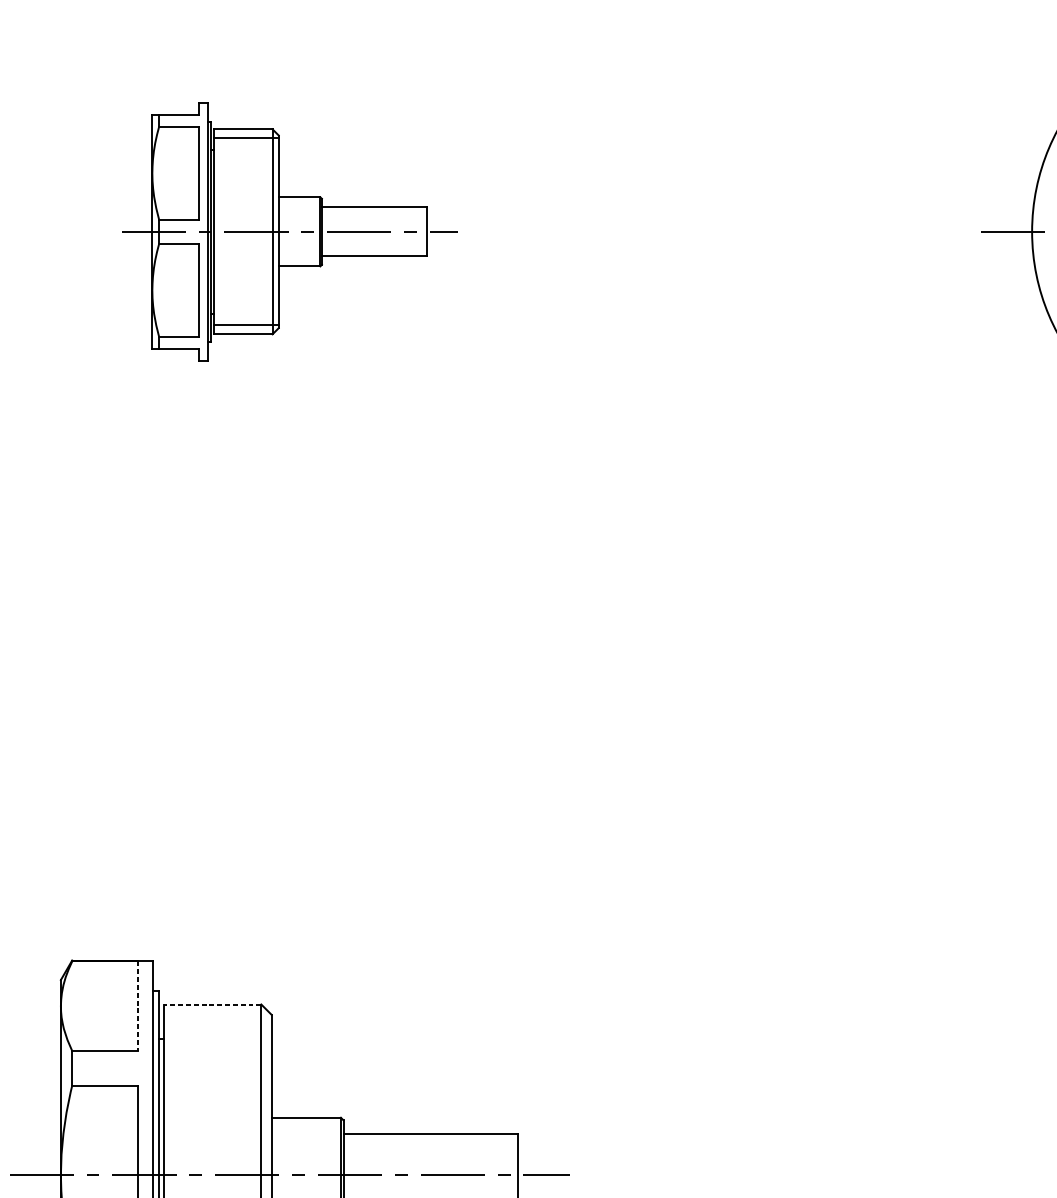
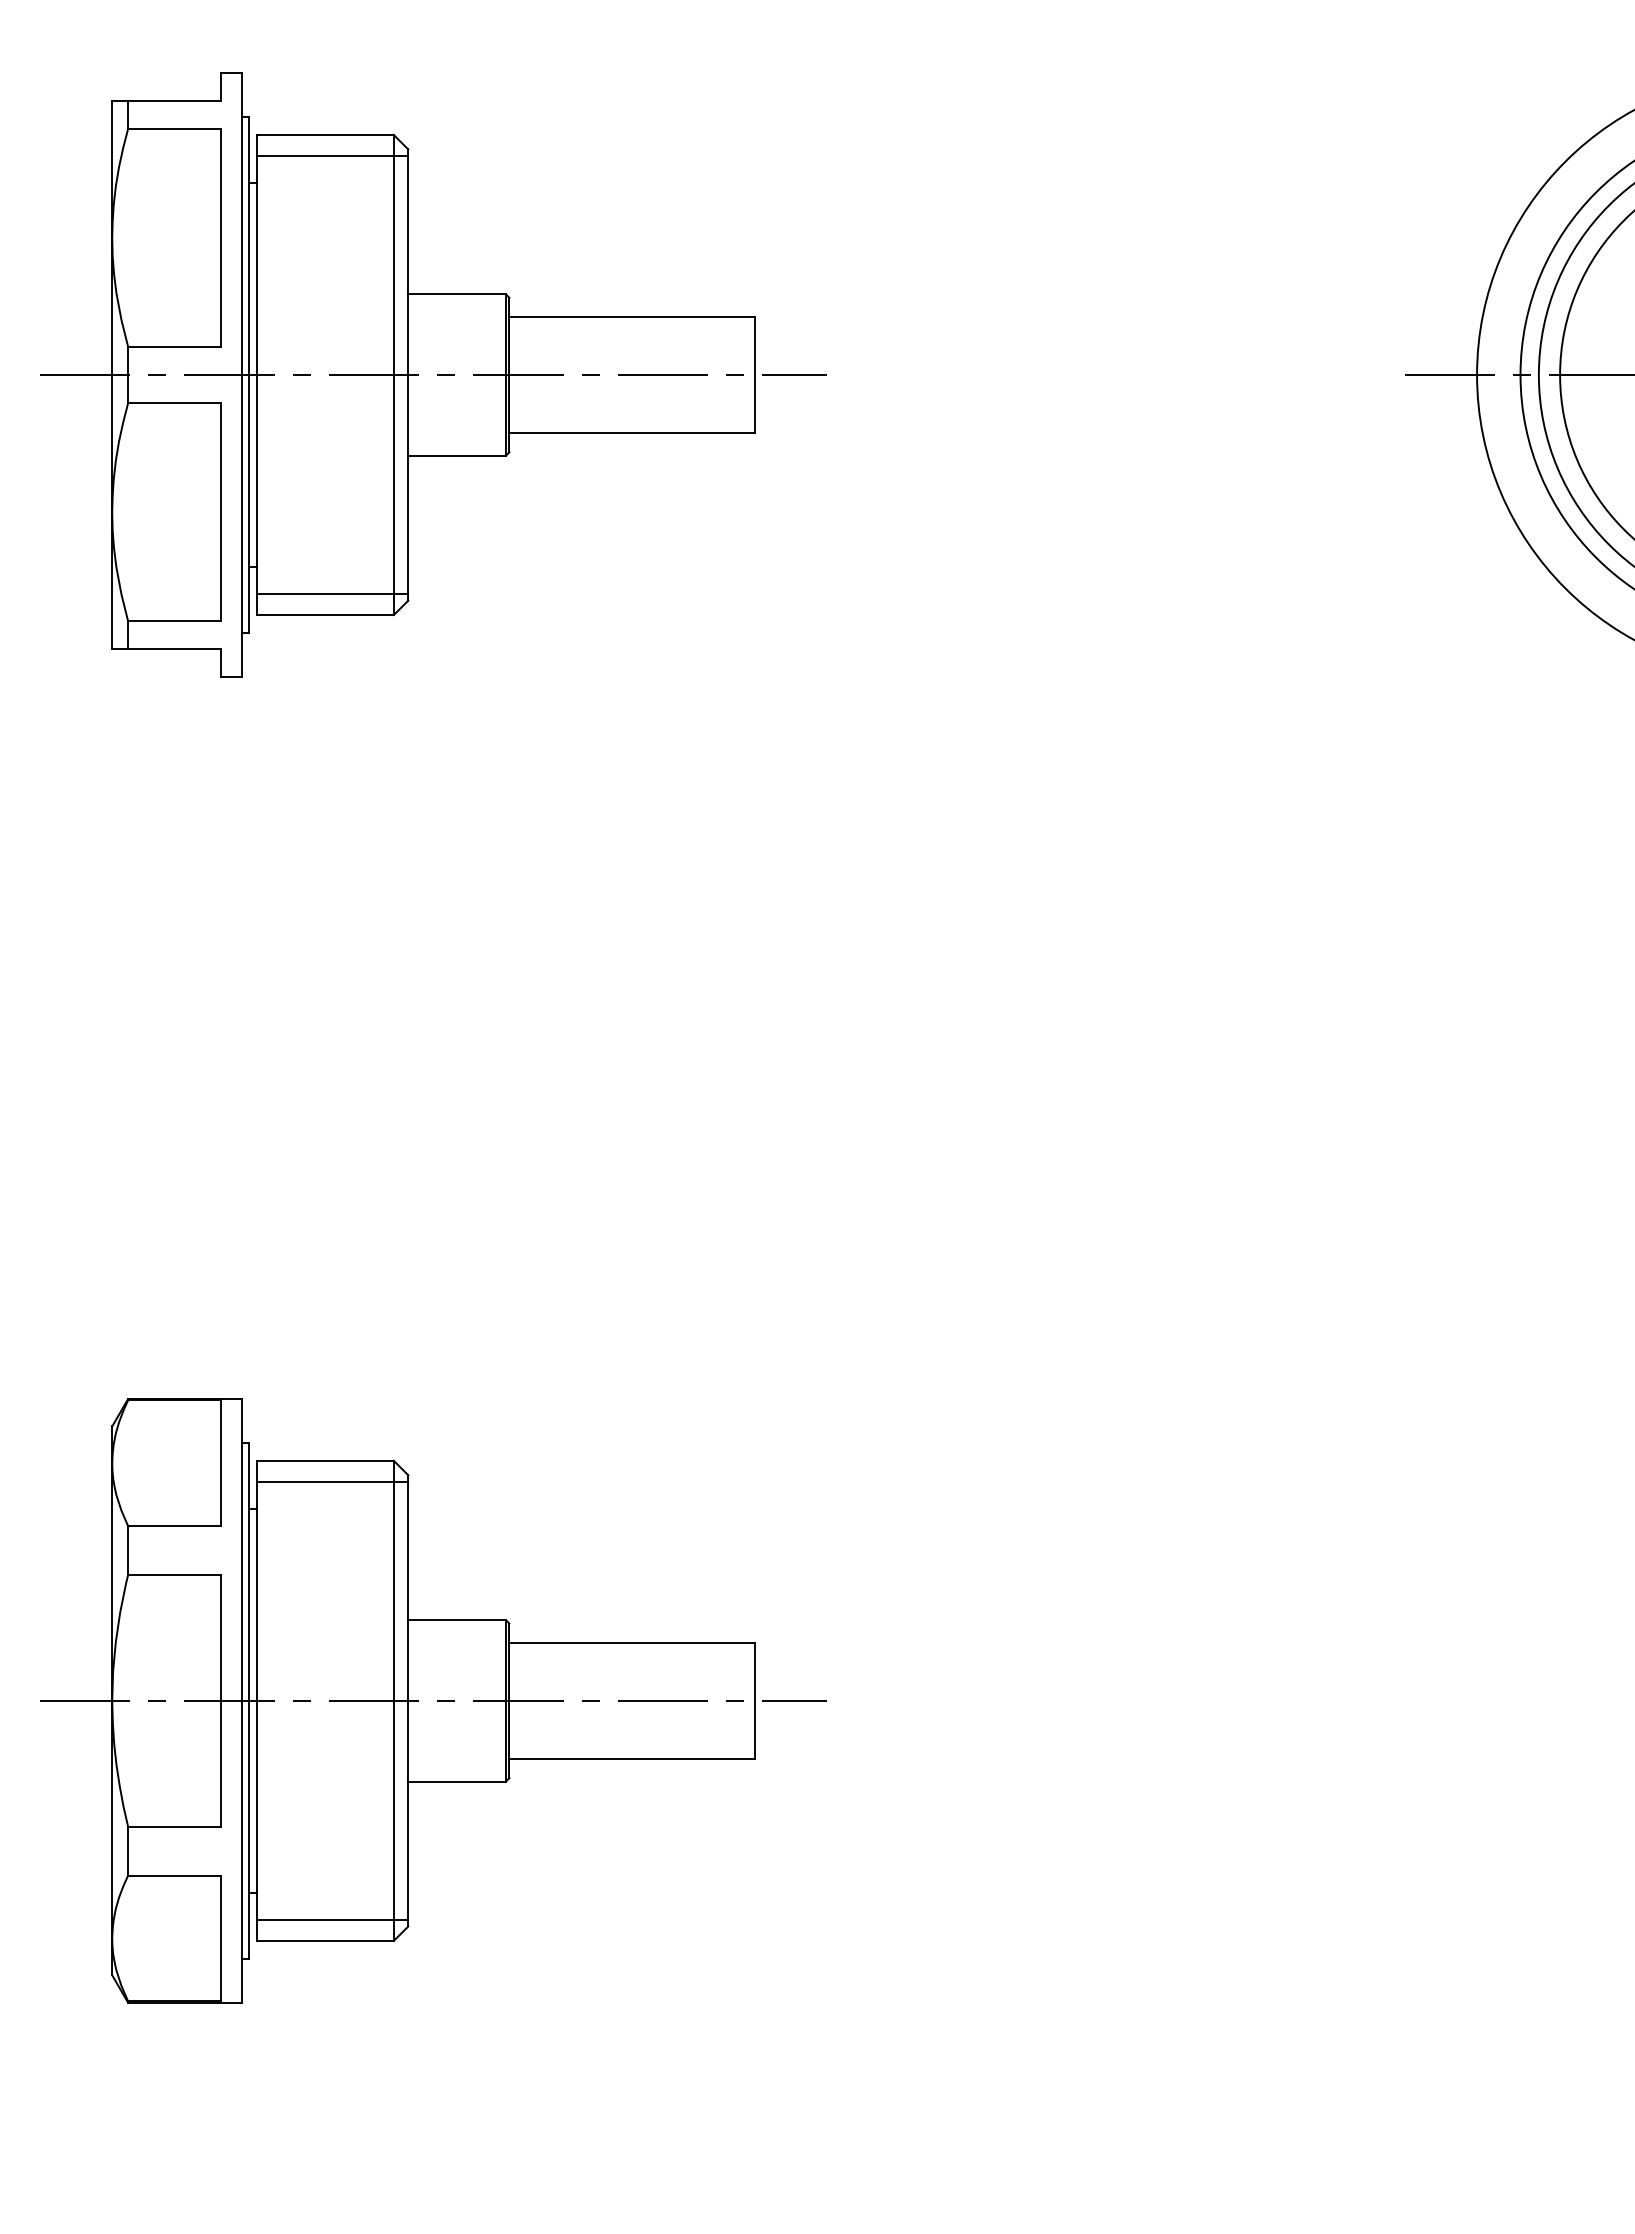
part: (289, 231) -> (433, 374), size x1.67
line: (212, 1004) -> (325, 1460), dashed -> solid
line: (137, 1006) -> (220, 1463), dashed -> solid
line: (217, 1019) -> (332, 1482), added

